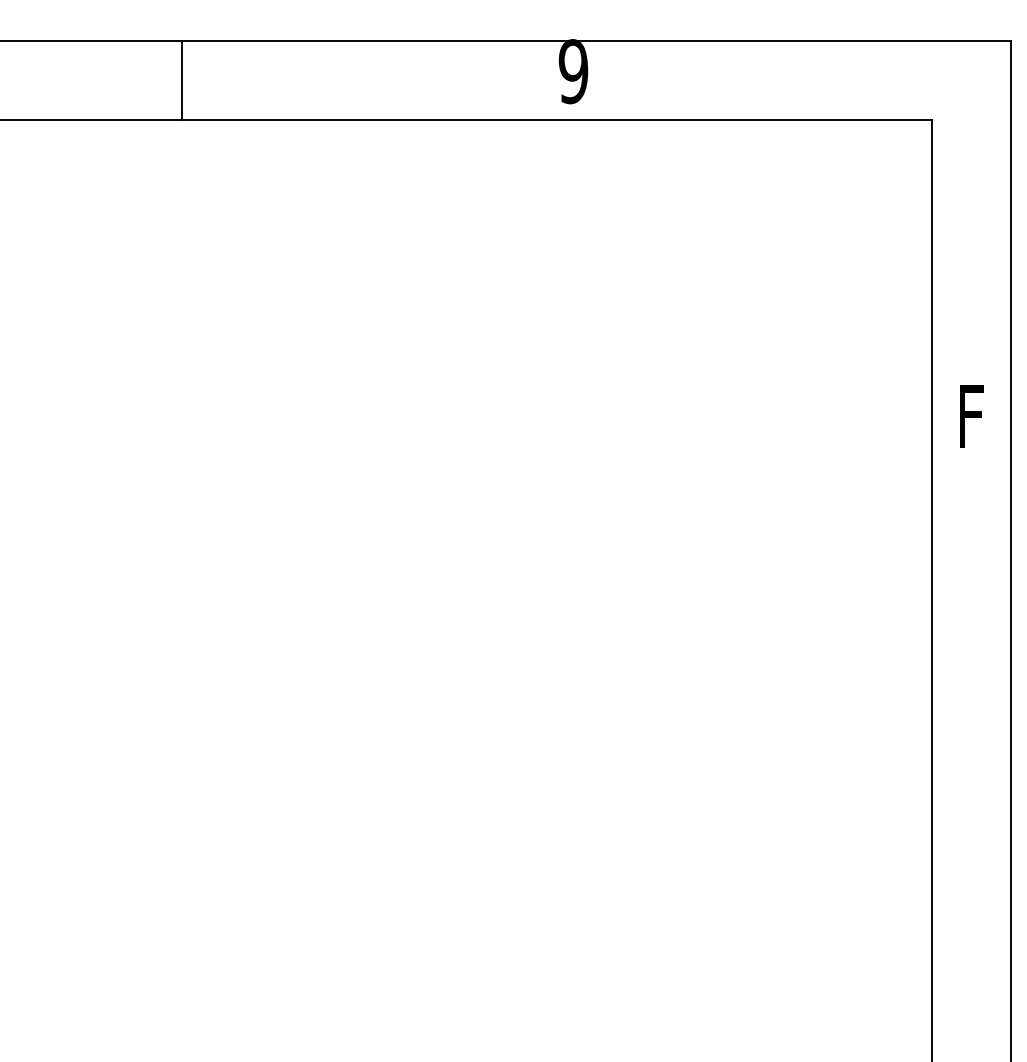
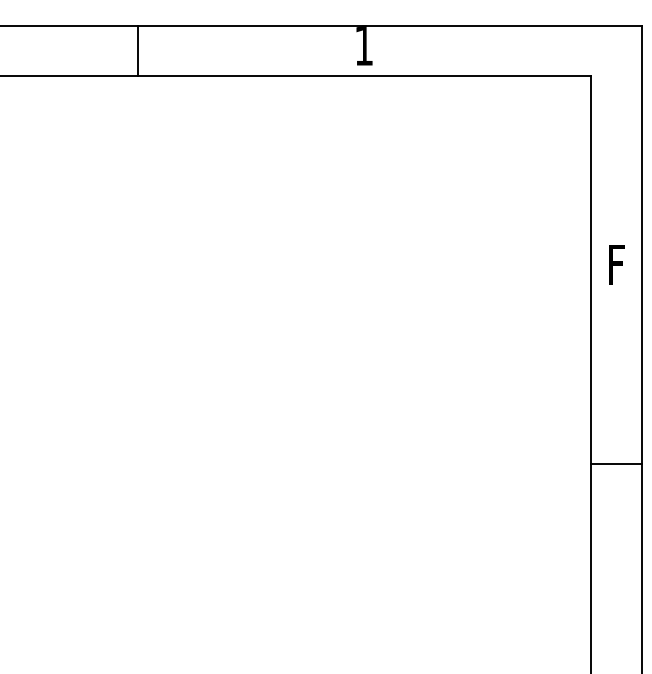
text: (572, 71) -> (363, 45), 9 -> 1
line: (181, 81) -> (137, 51), moved
line: (971, 731) -> (616, 464), added

